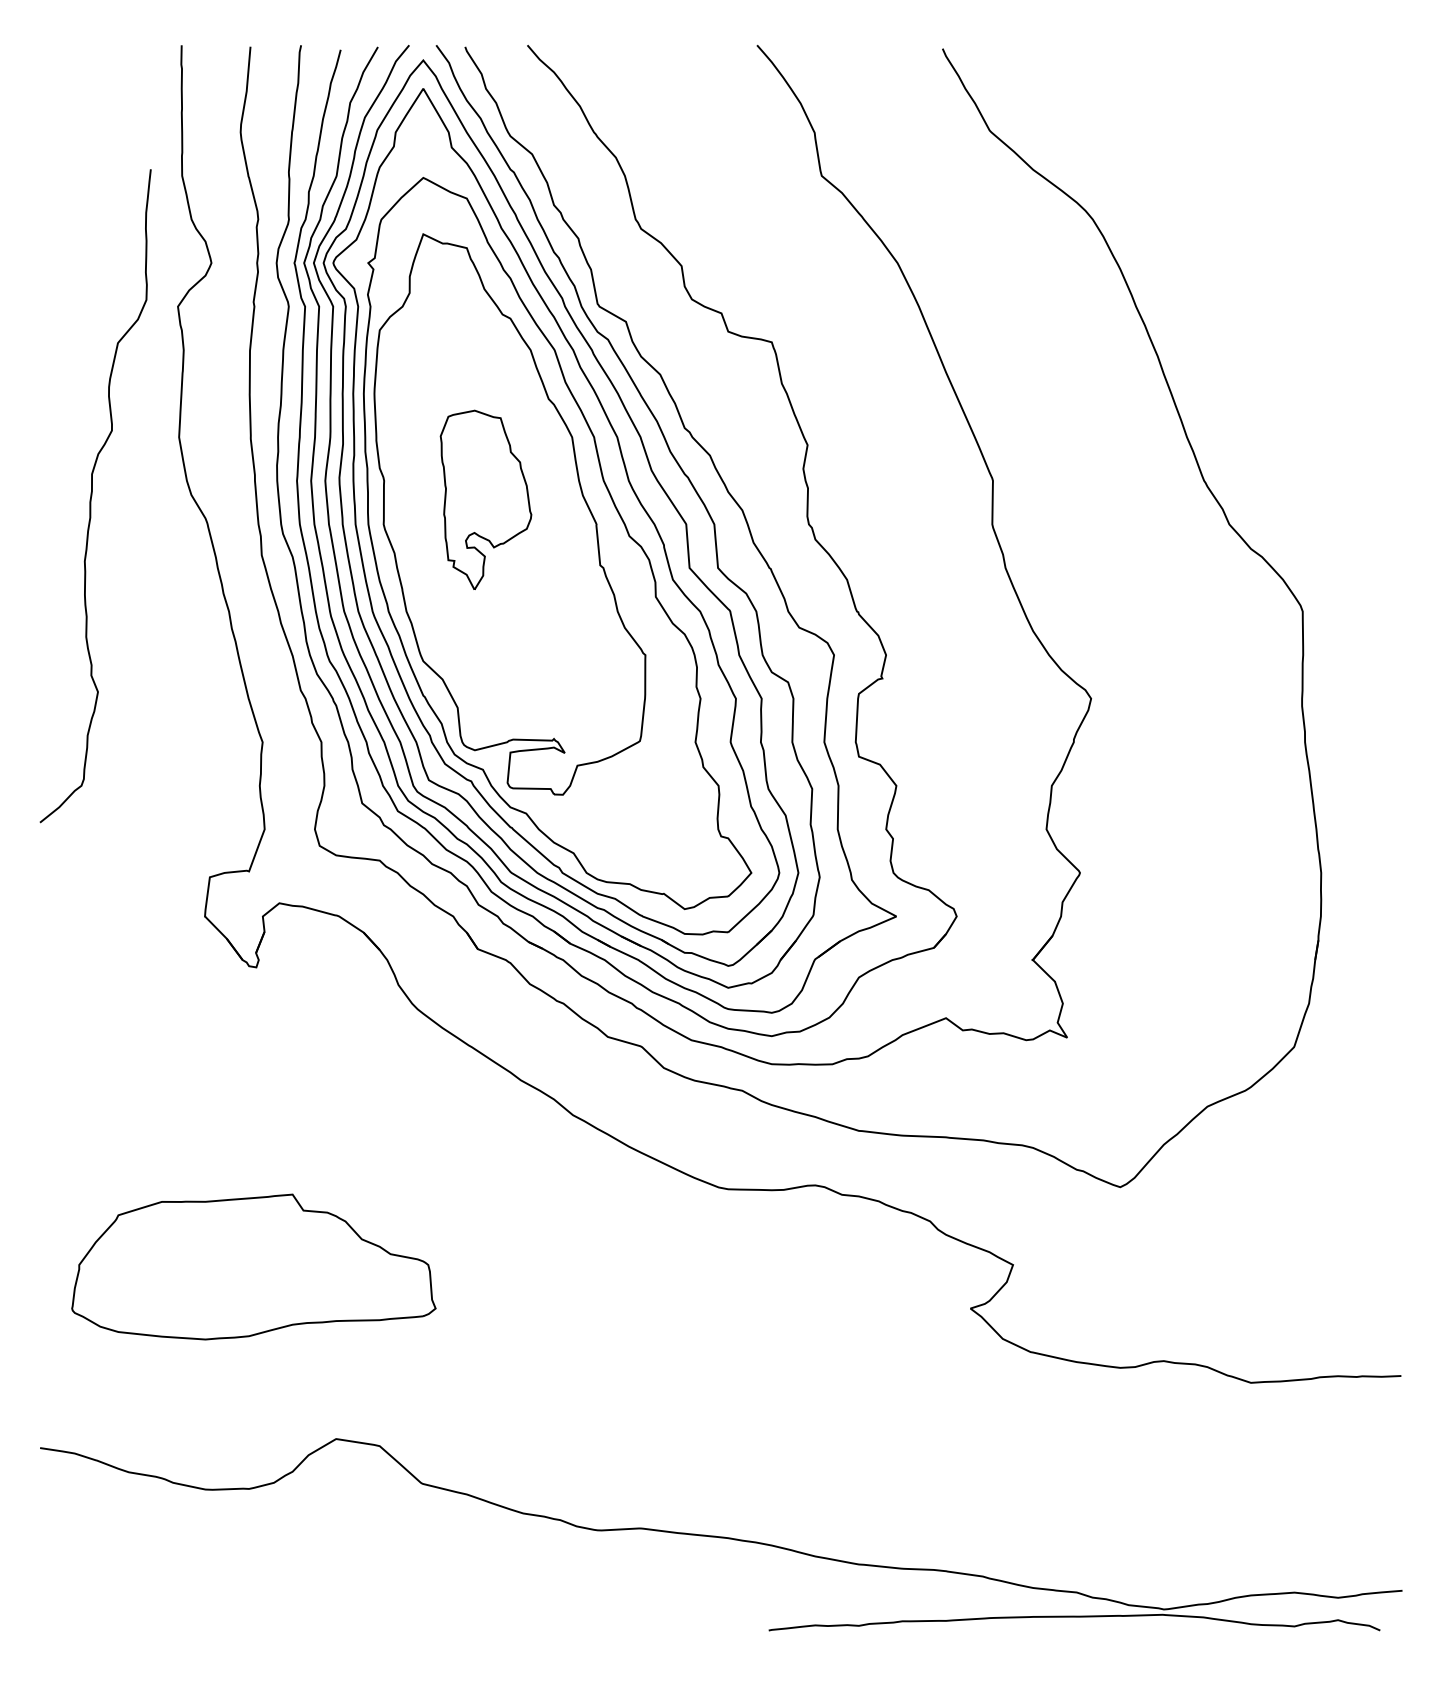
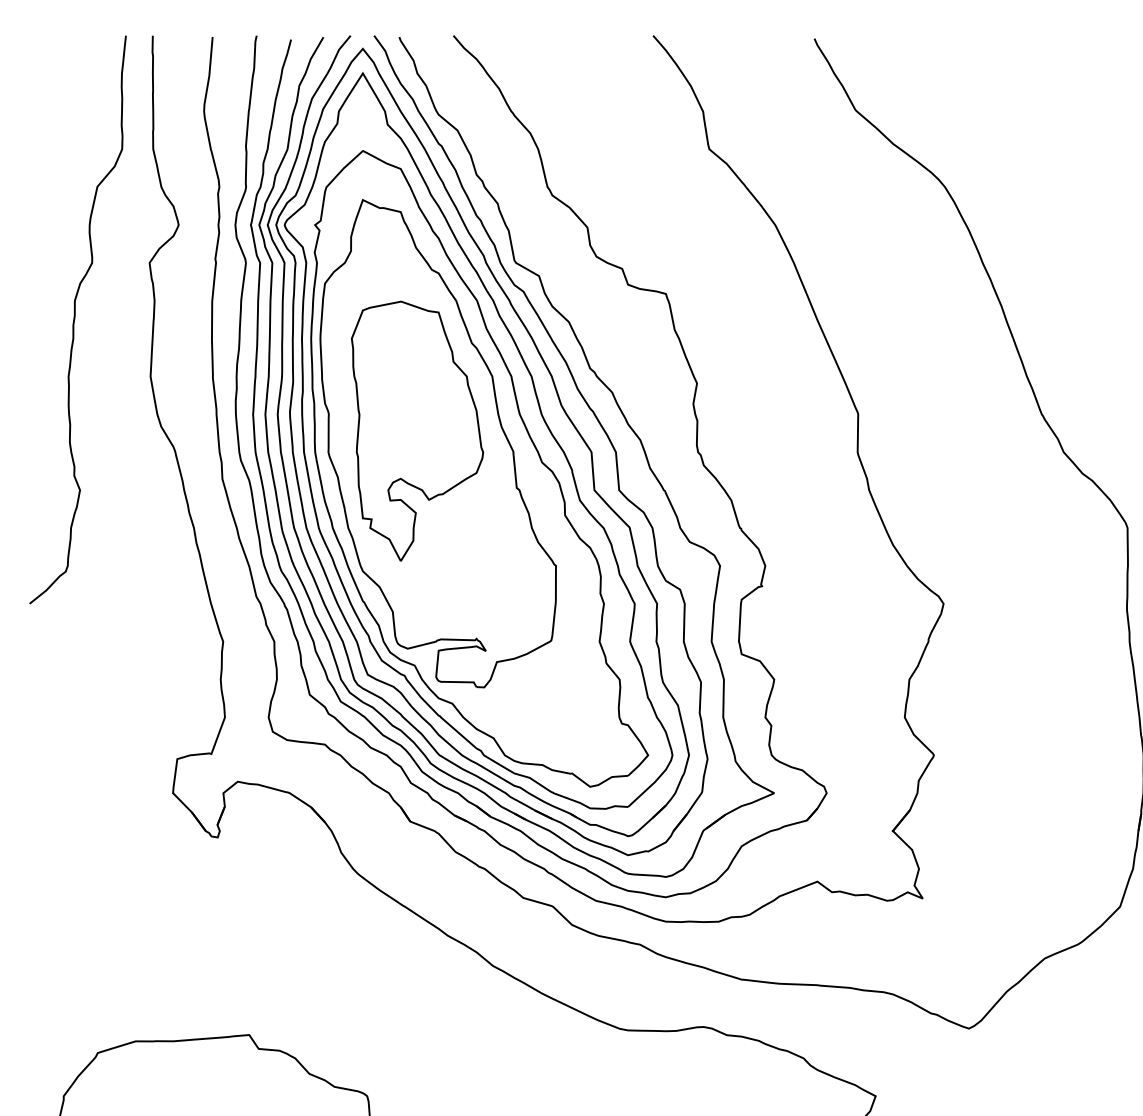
curve: (92, 496) -> (75, 320), moved
part: (485, 499) -> (416, 430), size x1.67

